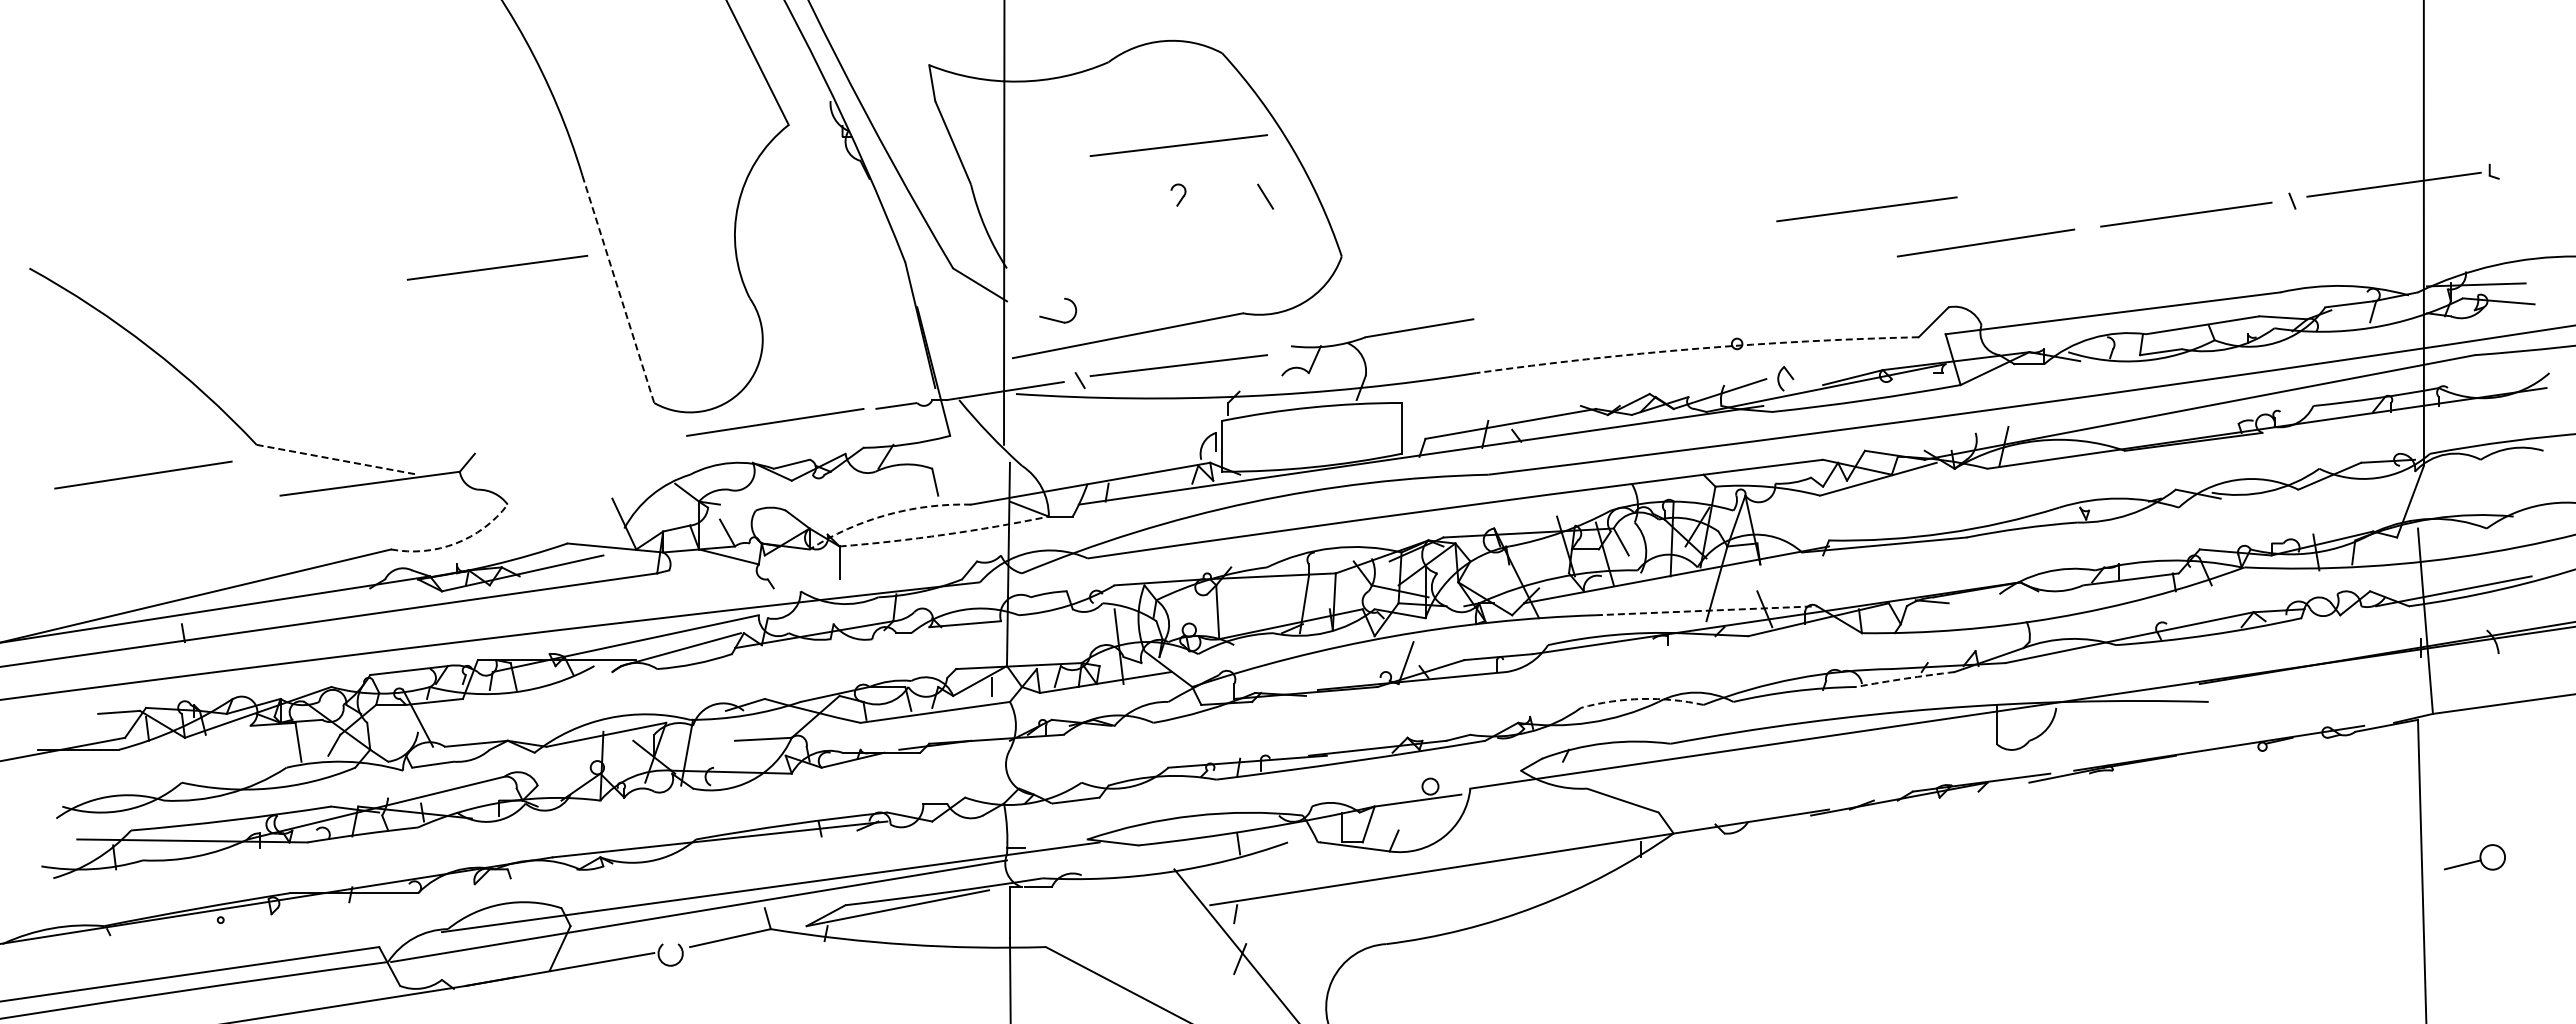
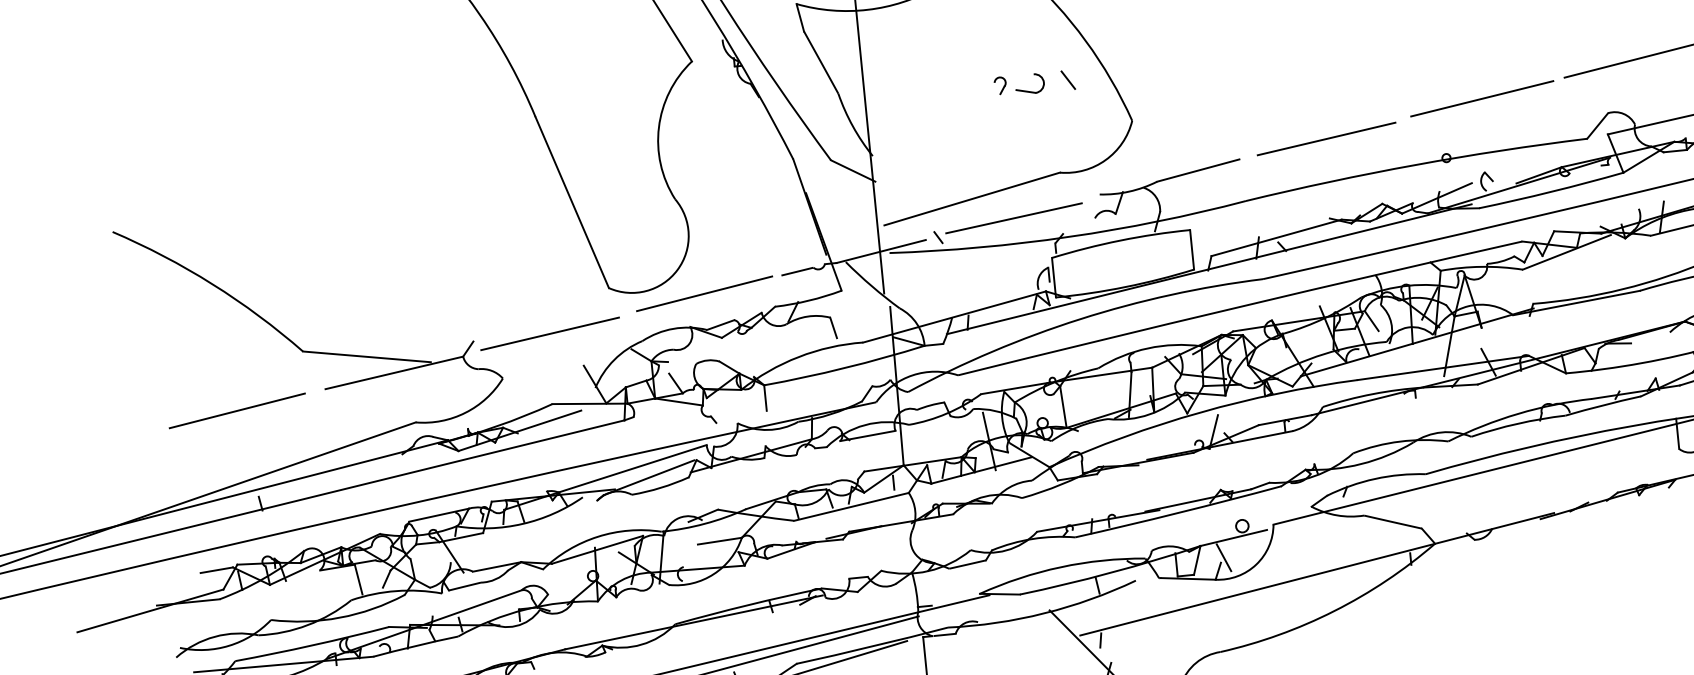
line: (1178, 145) -> (996, 47), removed
line: (1866, 209) -> (1326, 139), moved
line: (497, 267) -> (550, 333), moved
line: (1789, 272) -> (1481, 98), added
line: (618, 289) -> (572, 202), dashed -> solid
part: (1056, 319) -> (1029, 91), moved
arc: (1697, 348) -> (1415, 164), dashed -> solid
line: (337, 459) -> (367, 356), dashed -> solid
line: (143, 474) -> (237, 410), moved
arc: (887, 514) -> (798, 356), dashed -> solid
arc: (944, 534) -> (844, 367), dashed -> solid
arc: (455, 543) -> (465, 412), dashed -> solid
line: (1706, 610) -> (1443, 367), dashed -> solid
arc: (1905, 678) -> (1603, 405), dashed -> solid
arc: (1642, 698) -> (1400, 441), dashed -> solid
line: (1402, 824) -> (1223, 557), added

